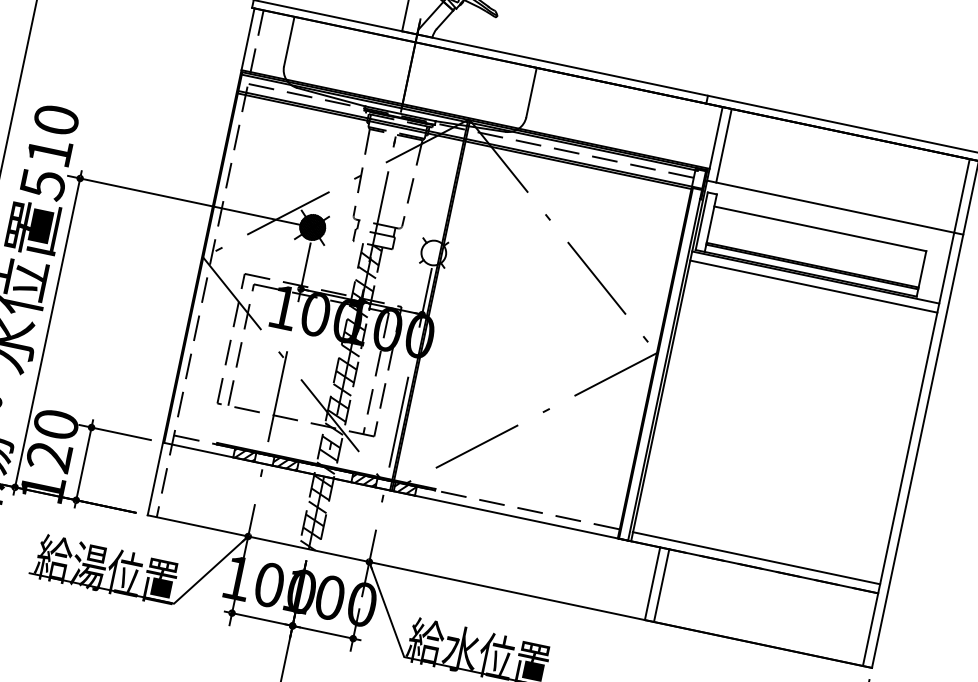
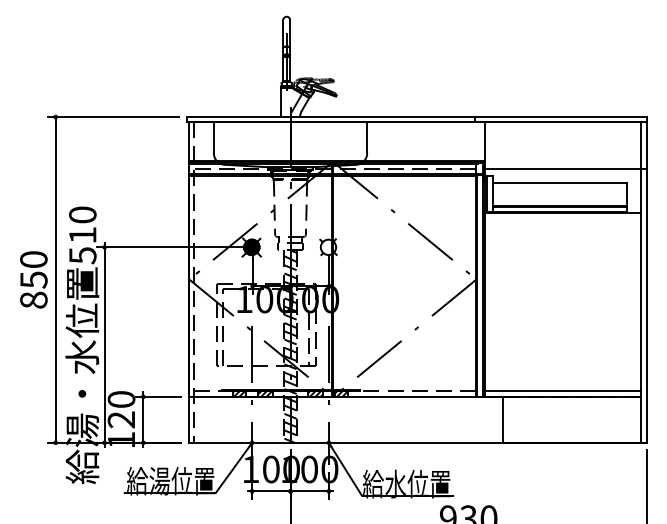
line: (723, 146) -> (490, 145), removed
line: (812, 286) -> (562, 219), removed
line: (662, 585) -> (509, 419), removed

